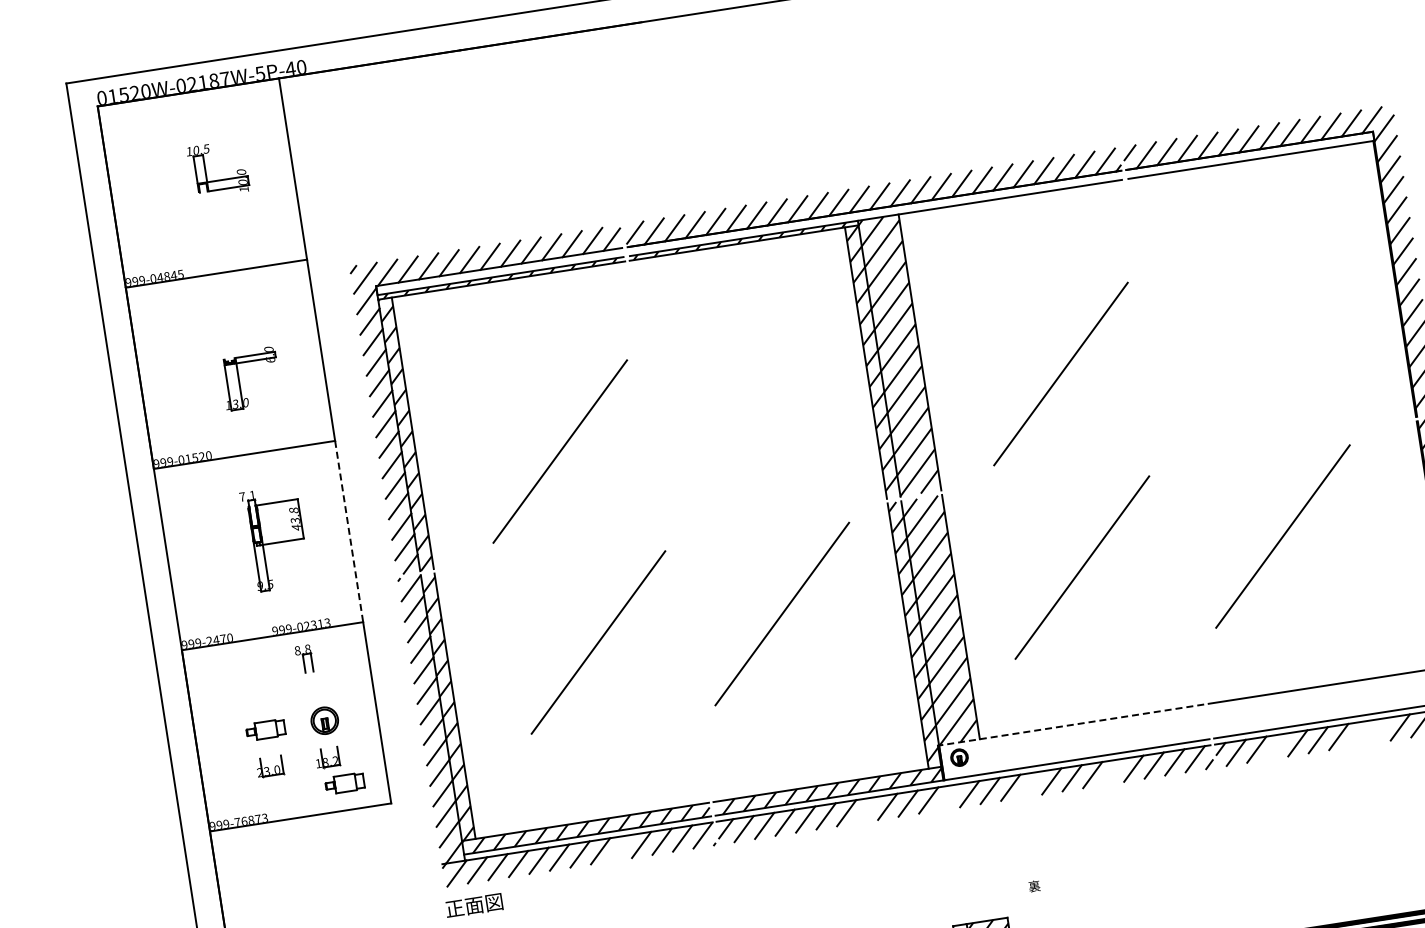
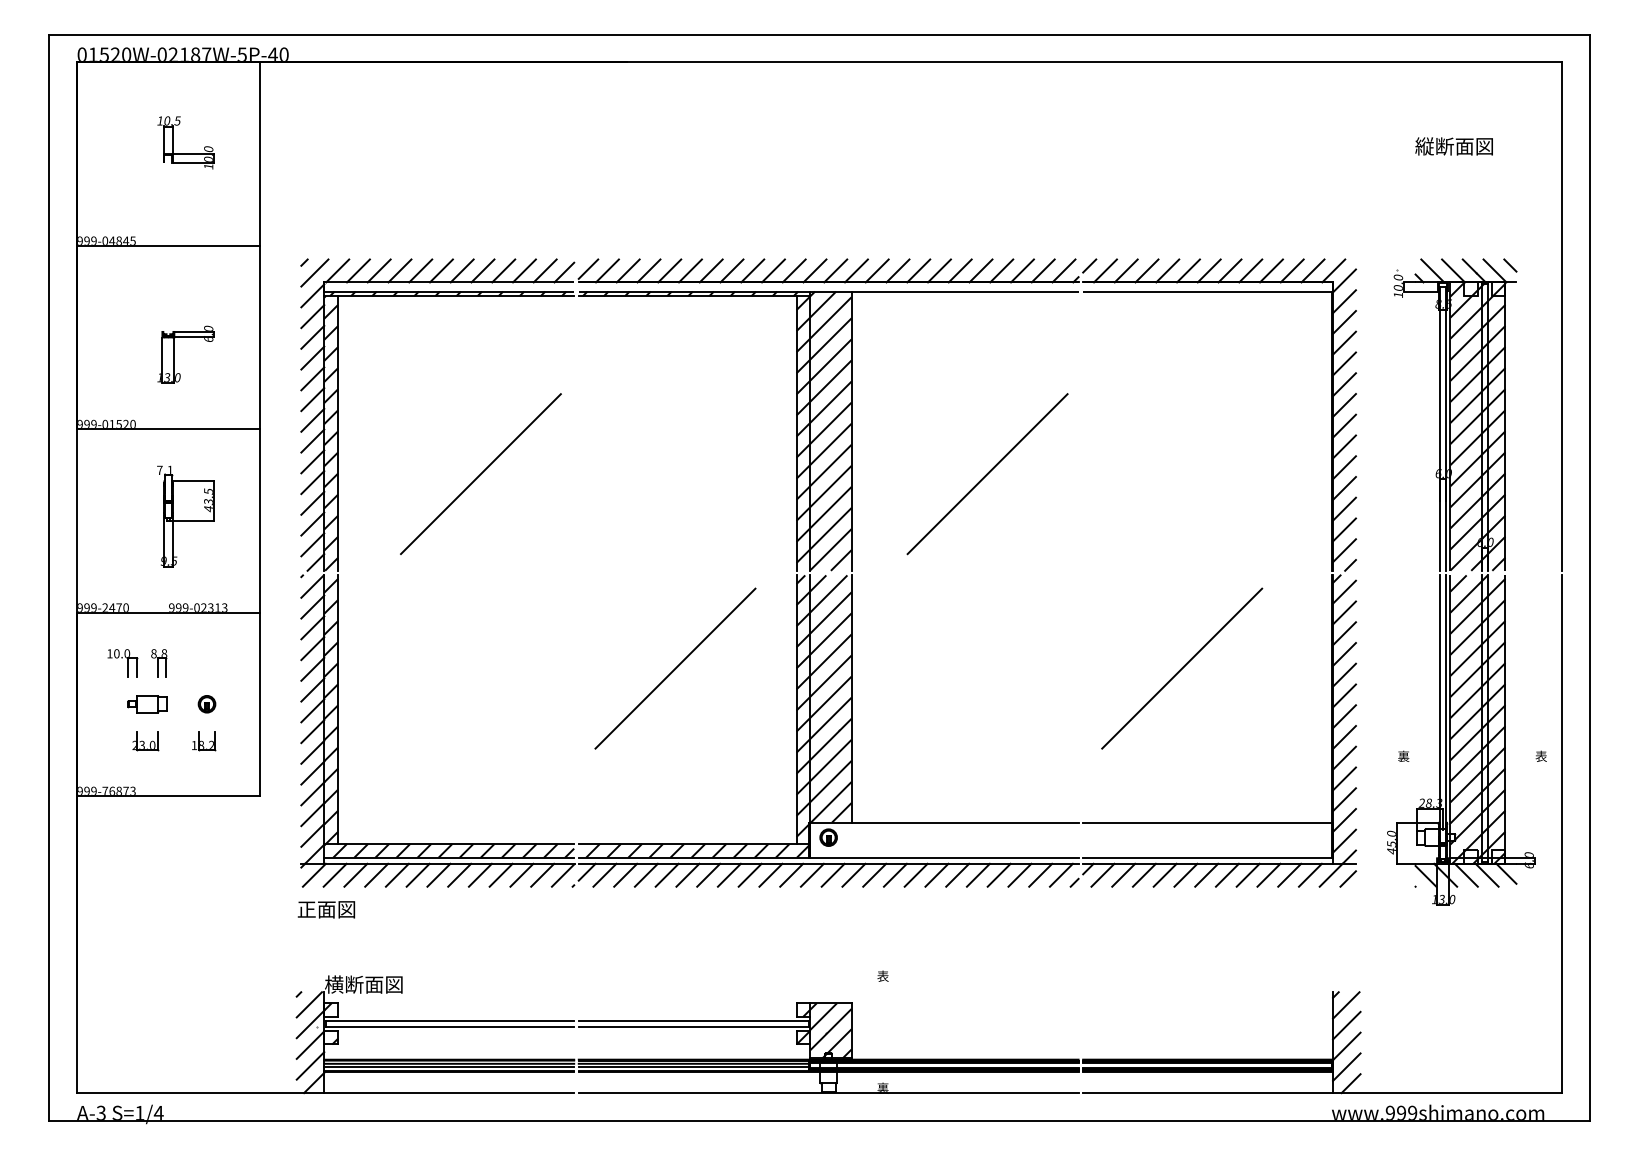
text: (293, 510) -> (208, 491), 43.8 -> 43.5
line: (349, 531) -> (260, 520), dashed -> solid
line: (1082, 567) -> (979, 668), removed
line: (598, 642) -> (489, 668), removed
part: (304, 659) -> (159, 663), moved
part: (235, 693) -> (122, 663), added
part: (324, 721) -> (206, 704), size x0.62
line: (1070, 725) -> (943, 822), dashed -> solid
line: (1379, 729) -> (1247, 874), added
line: (1358, 733) -> (1226, 874), added
line: (1276, 745) -> (1143, 874), added
line: (1112, 771) -> (977, 874), added
part: (345, 783) -> (217, 769), removed
line: (1030, 783) -> (894, 874), added
line: (948, 796) -> (811, 874), added
line: (866, 809) -> (728, 874), added
line: (620, 847) -> (479, 874), added
text: (1033, 886) -> (882, 976), 裏 -> 表

